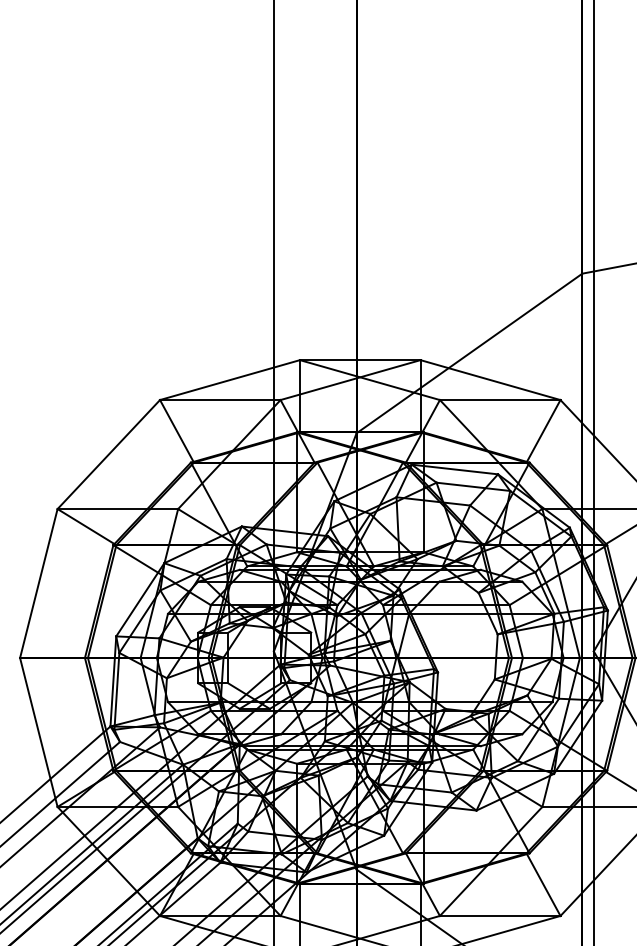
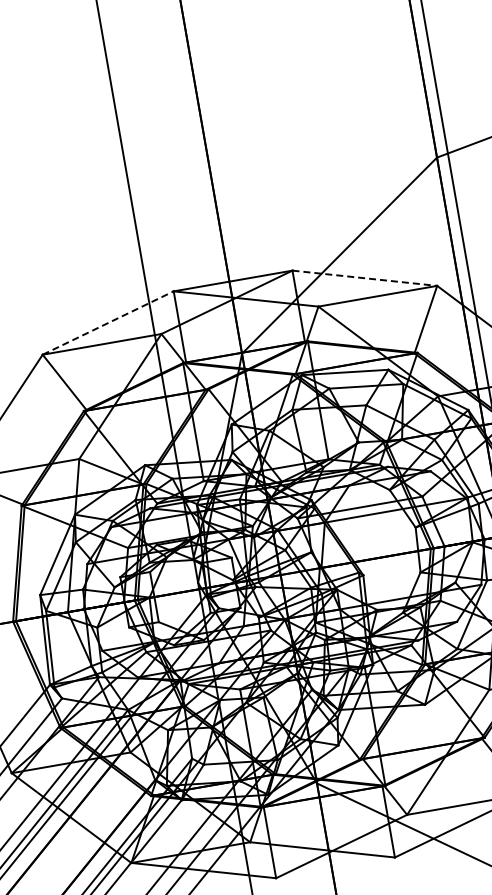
line: (230, 380) -> (108, 323), solid -> dashed
line: (490, 380) -> (364, 278), solid -> dashed

